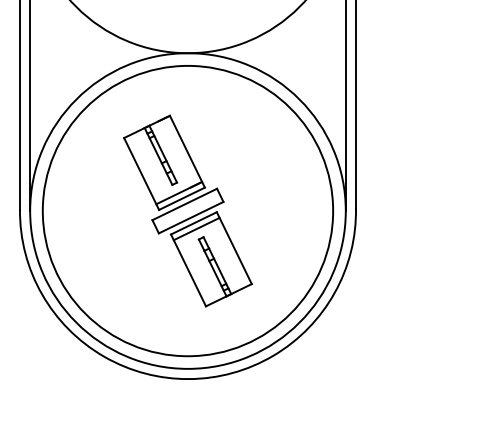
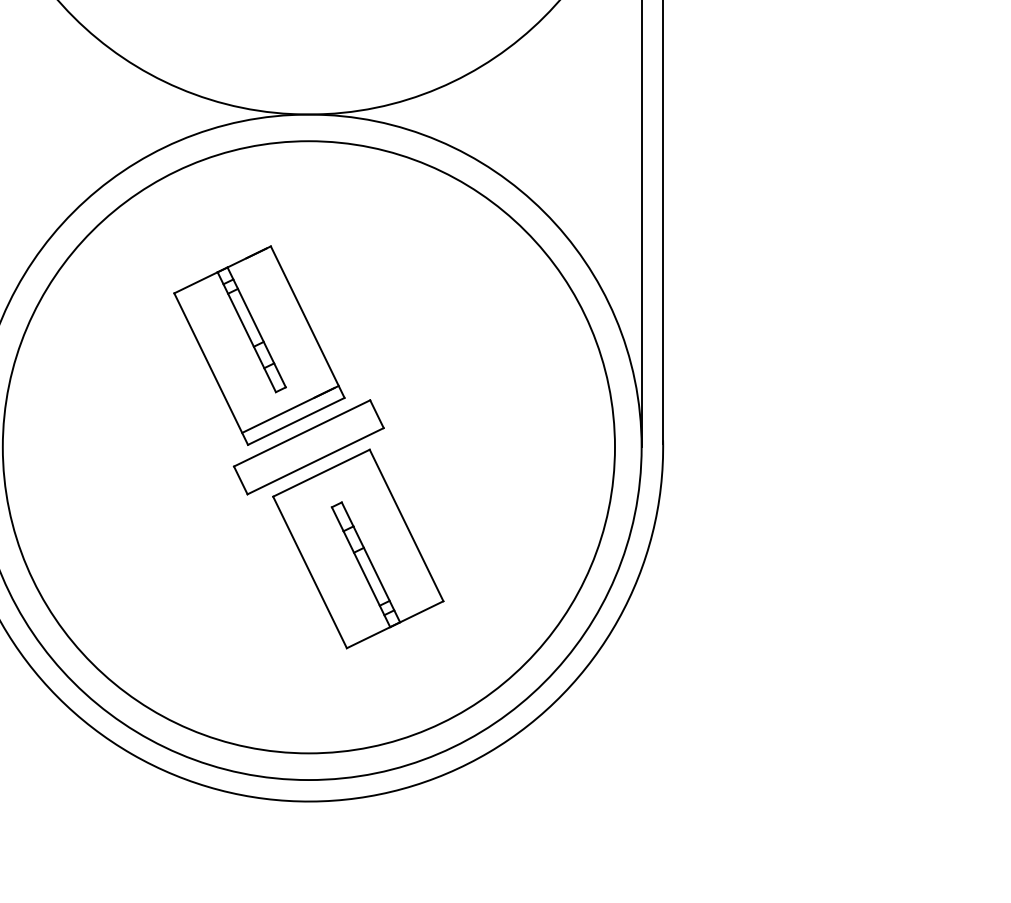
line: (196, 228) -> (326, 484), removed

